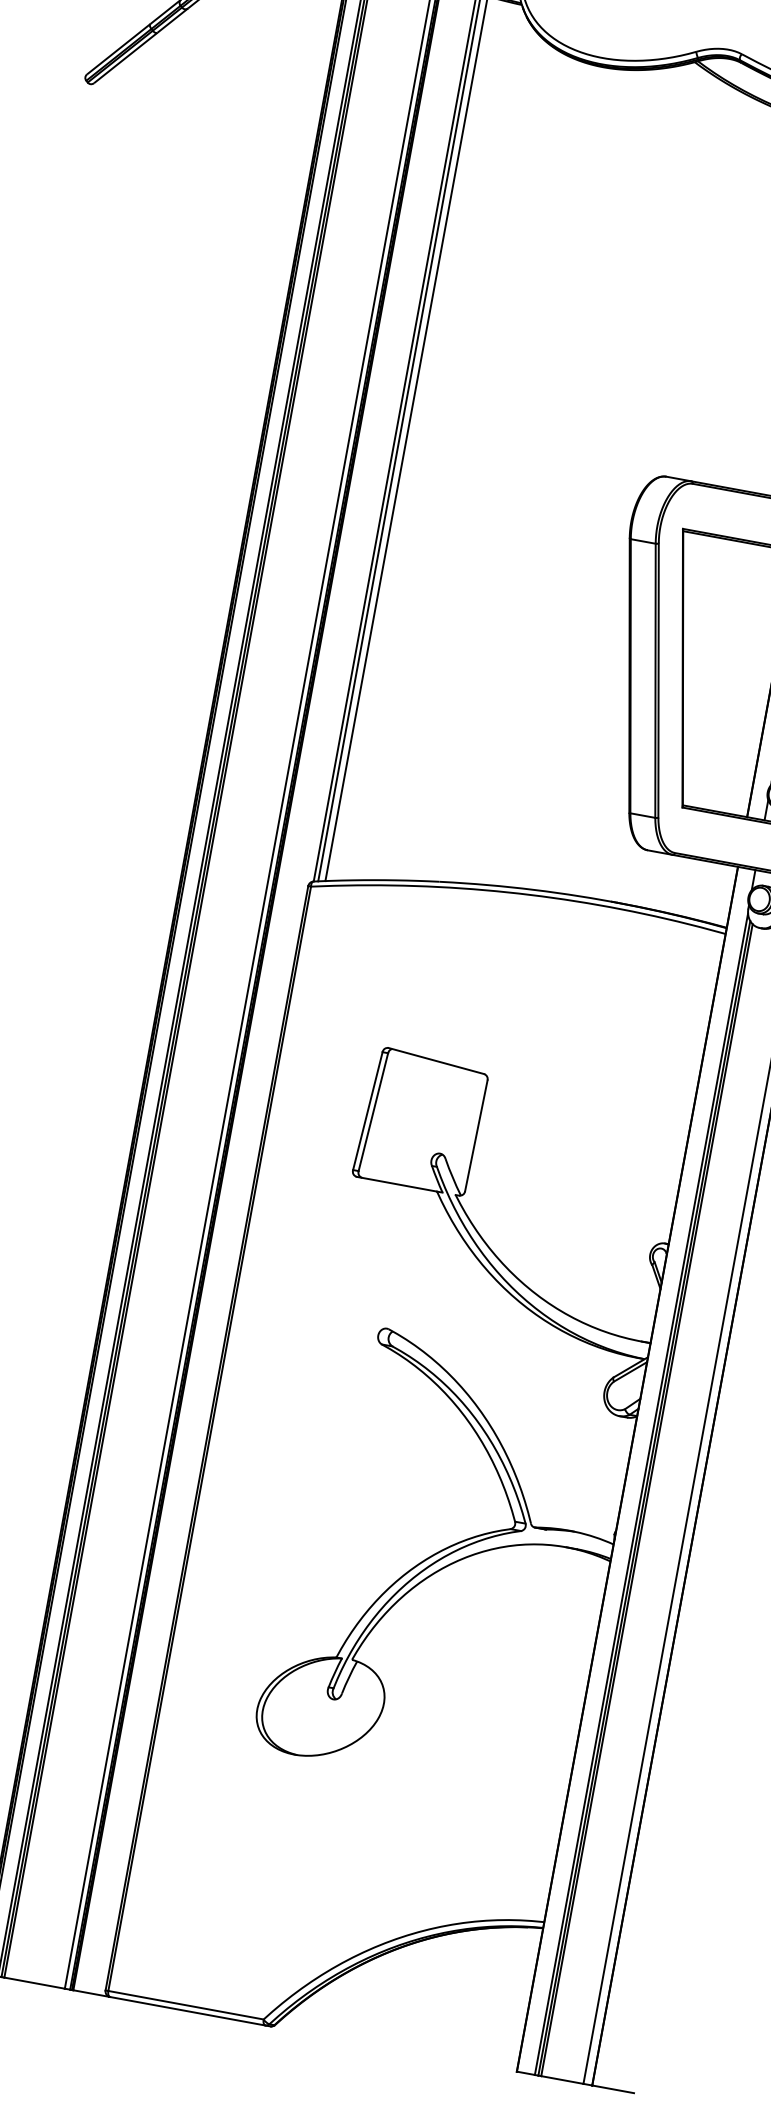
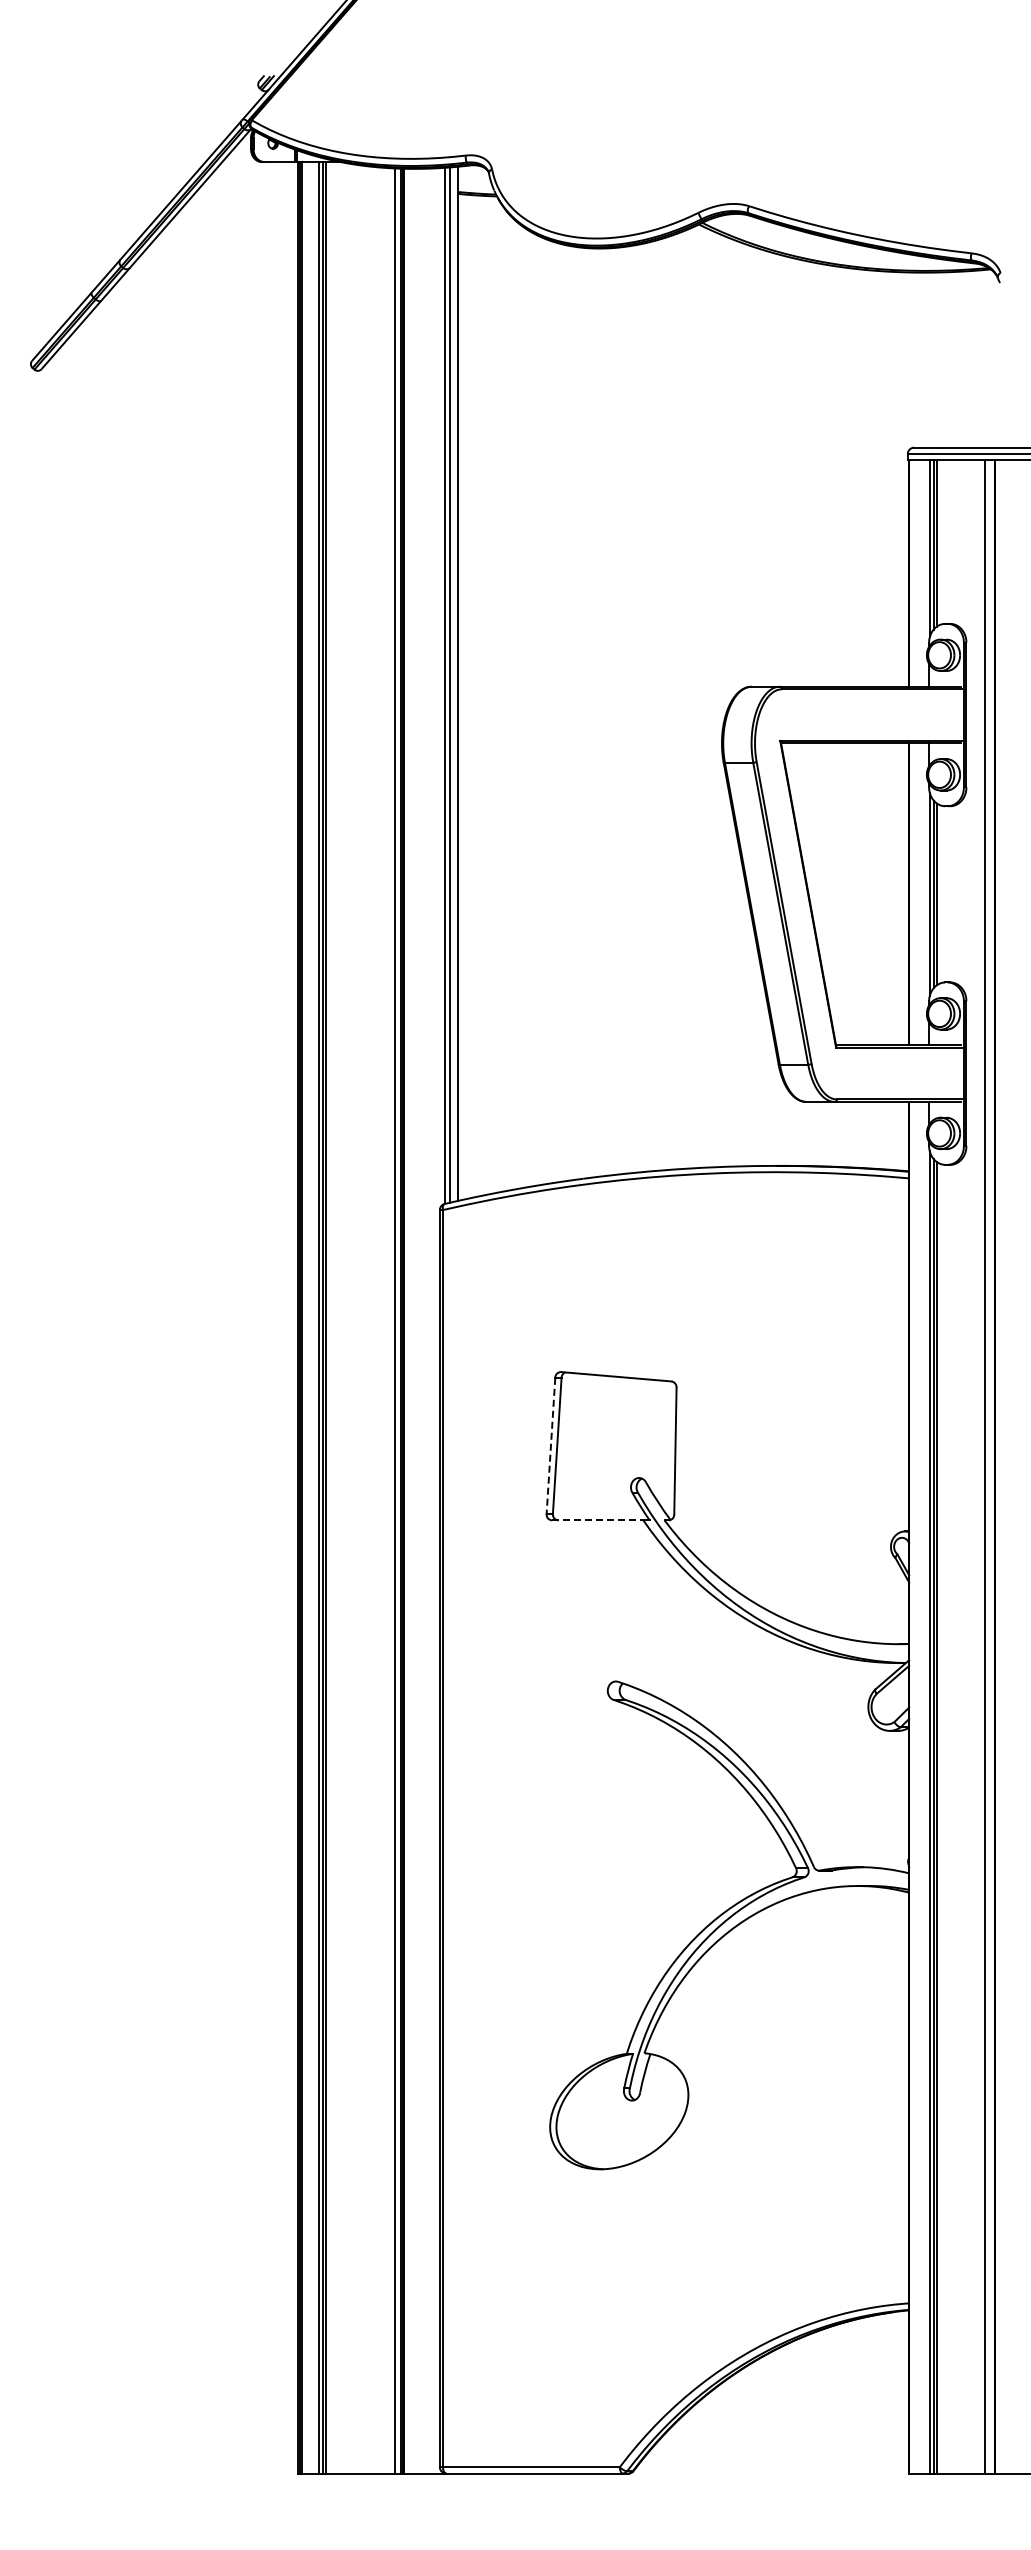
line: (367, 1111) -> (550, 1446), solid -> dashed
line: (396, 1184) -> (597, 1520), solid -> dashed

